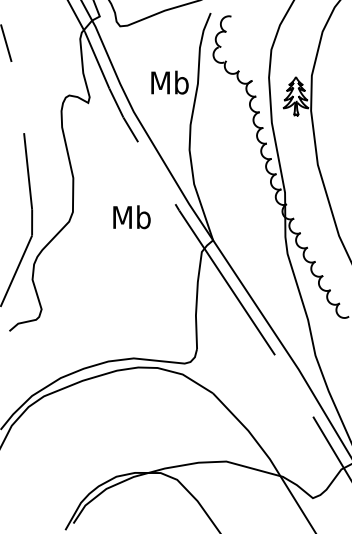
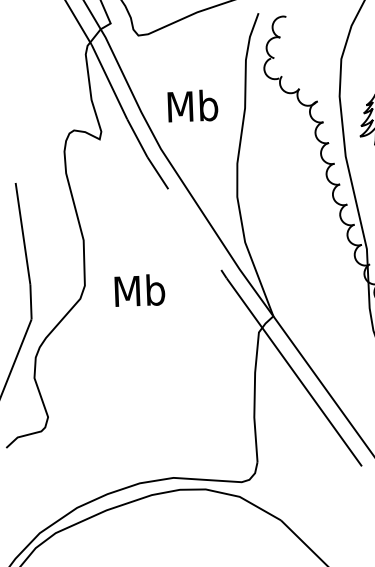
text: (169, 82) -> (192, 105), moved
text: (131, 217) -> (139, 290), moved

